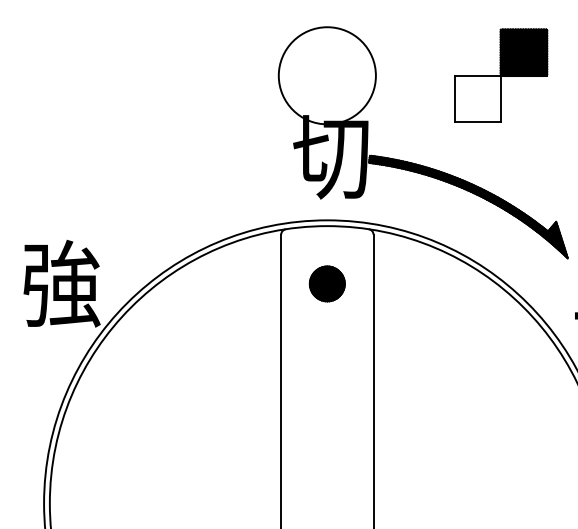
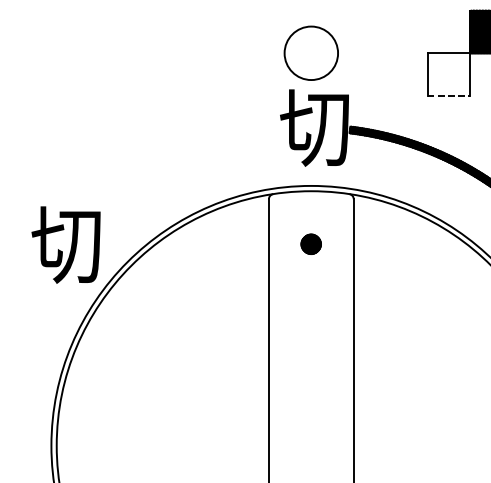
circle: (326, 75) -> (310, 53), size x0.6
line: (478, 122) -> (450, 96), solid -> dashed
text: (61, 283) -> (67, 243), 強 -> 切
part: (326, 283) -> (310, 243), size x0.6

